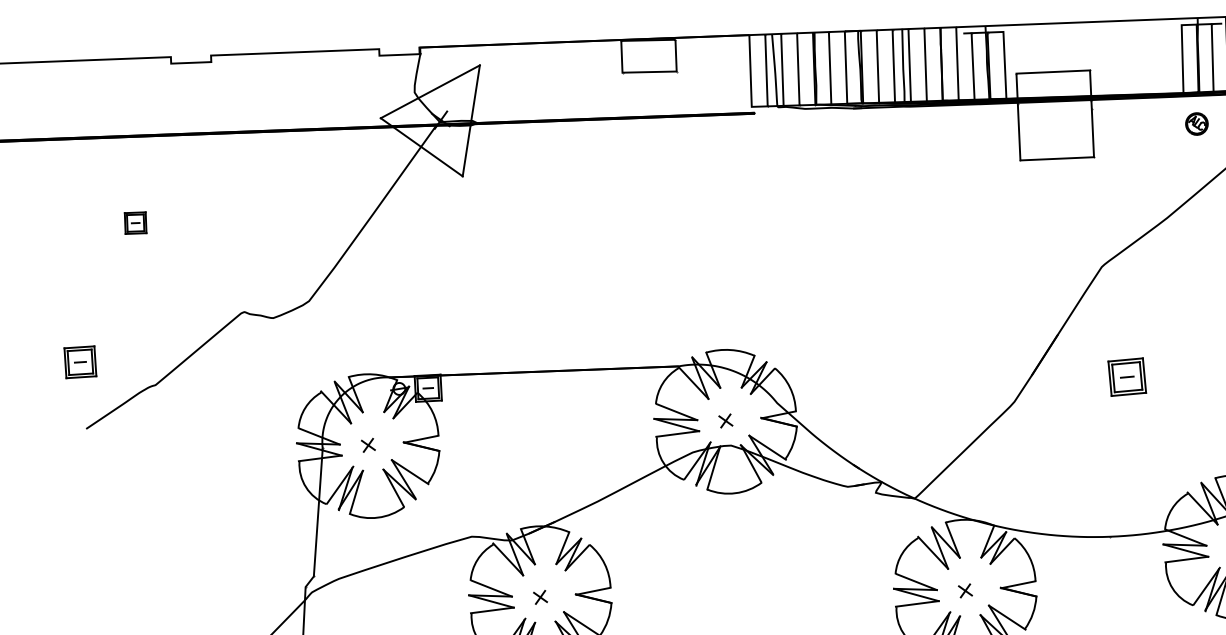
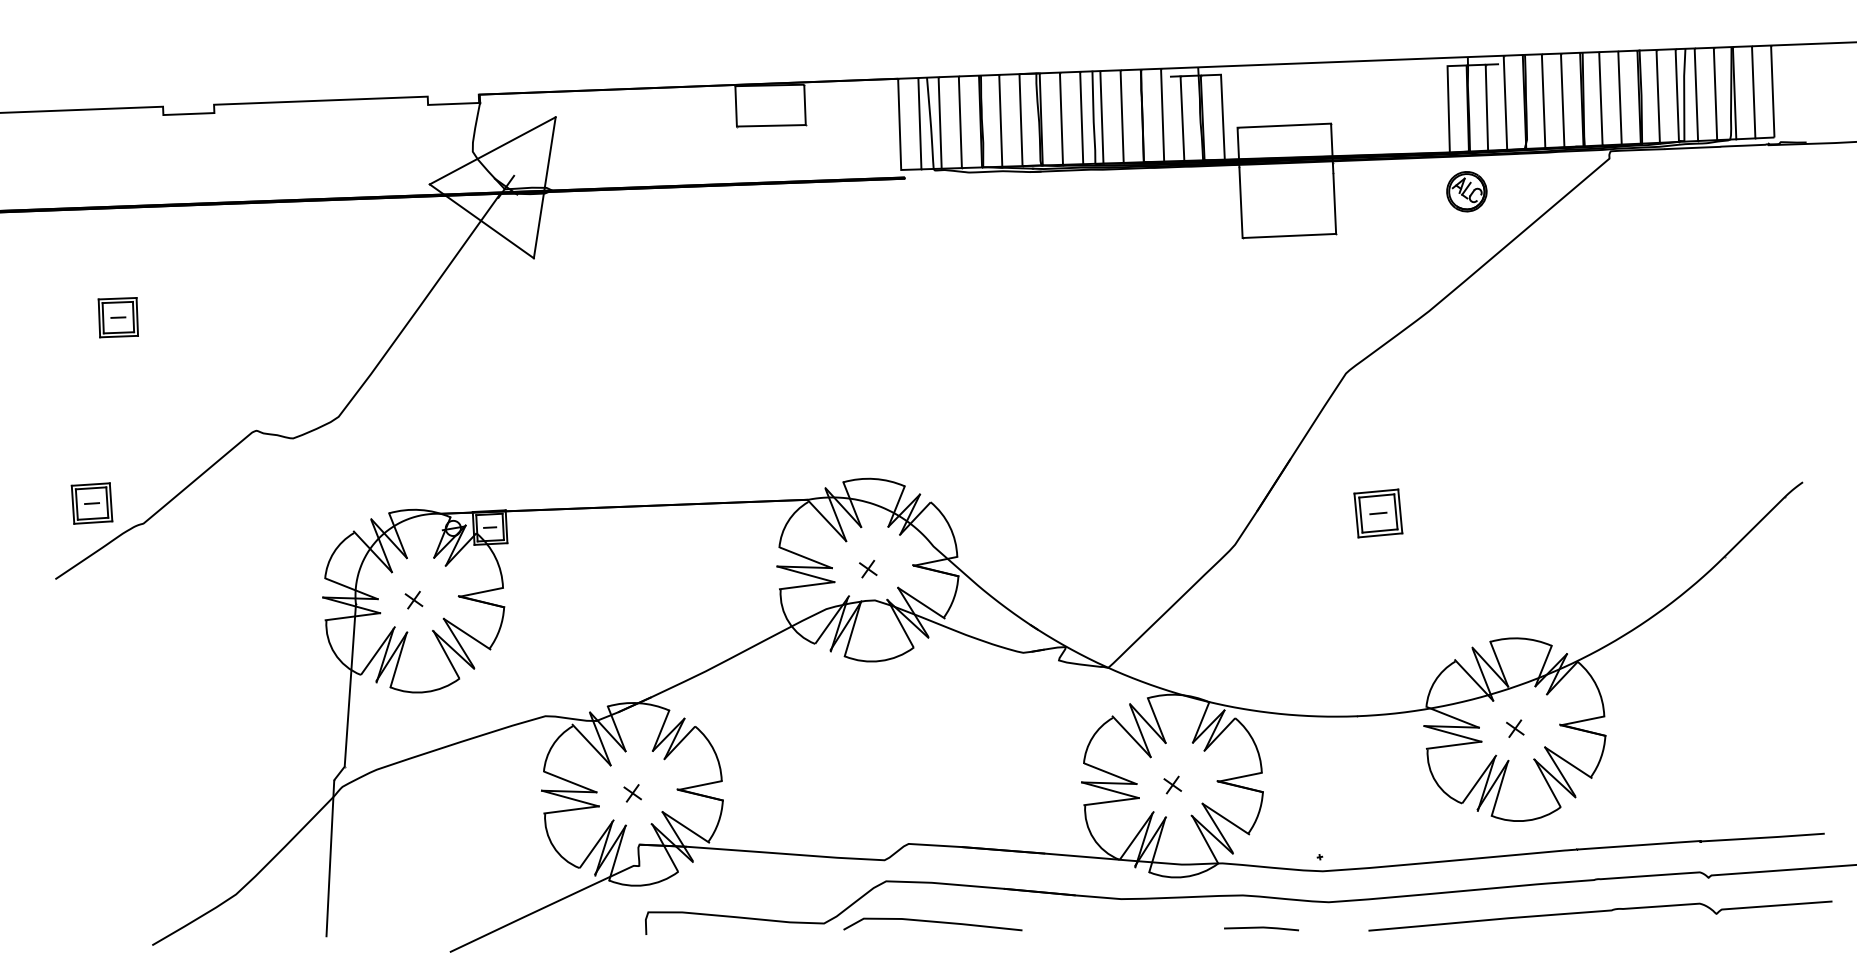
part: (1196, 123) -> (1466, 191), size x1.43
part: (135, 222) -> (117, 317), size x1.43
part: (79, 362) -> (91, 503), moved

